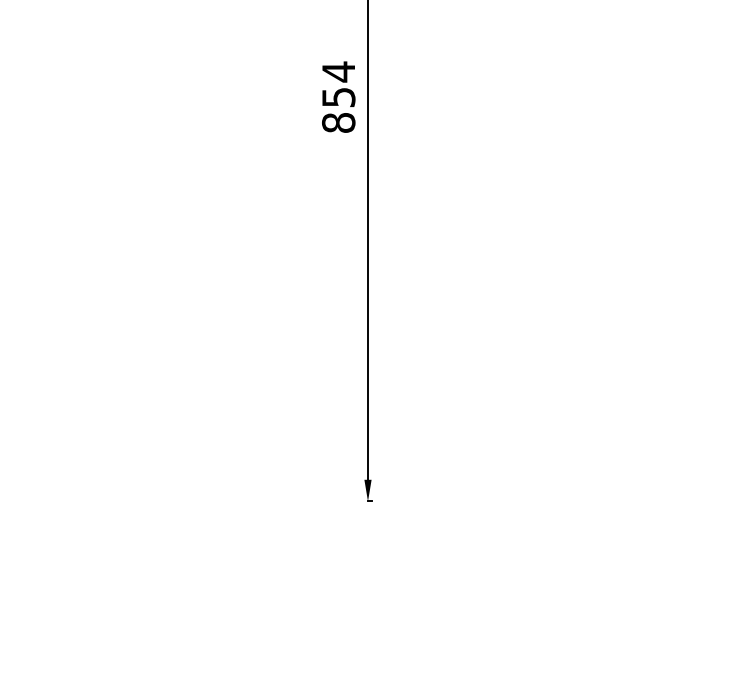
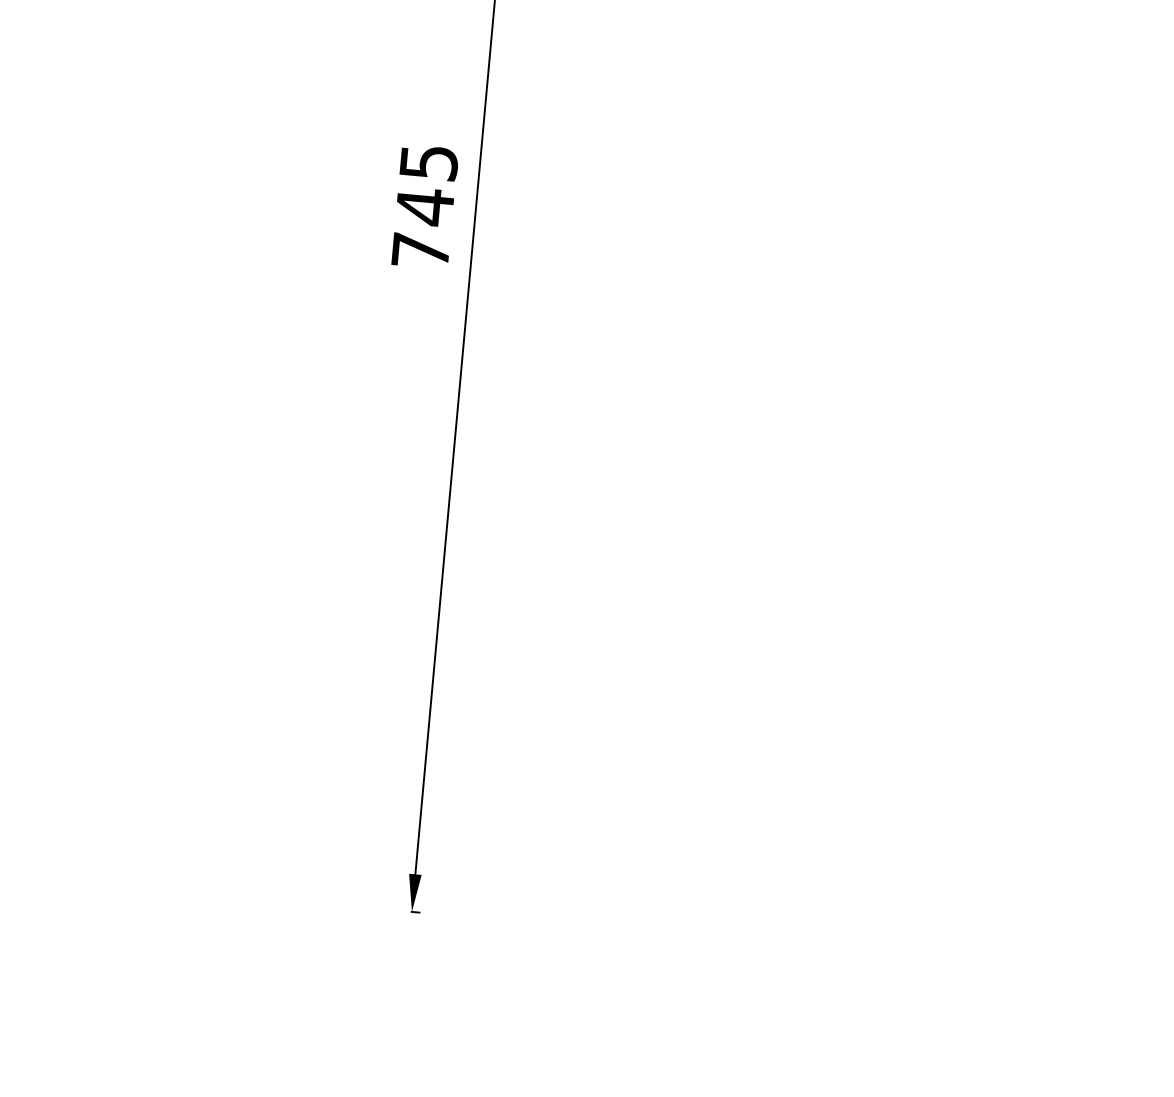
text: (338, 96) -> (424, 205), 854 -> 745

